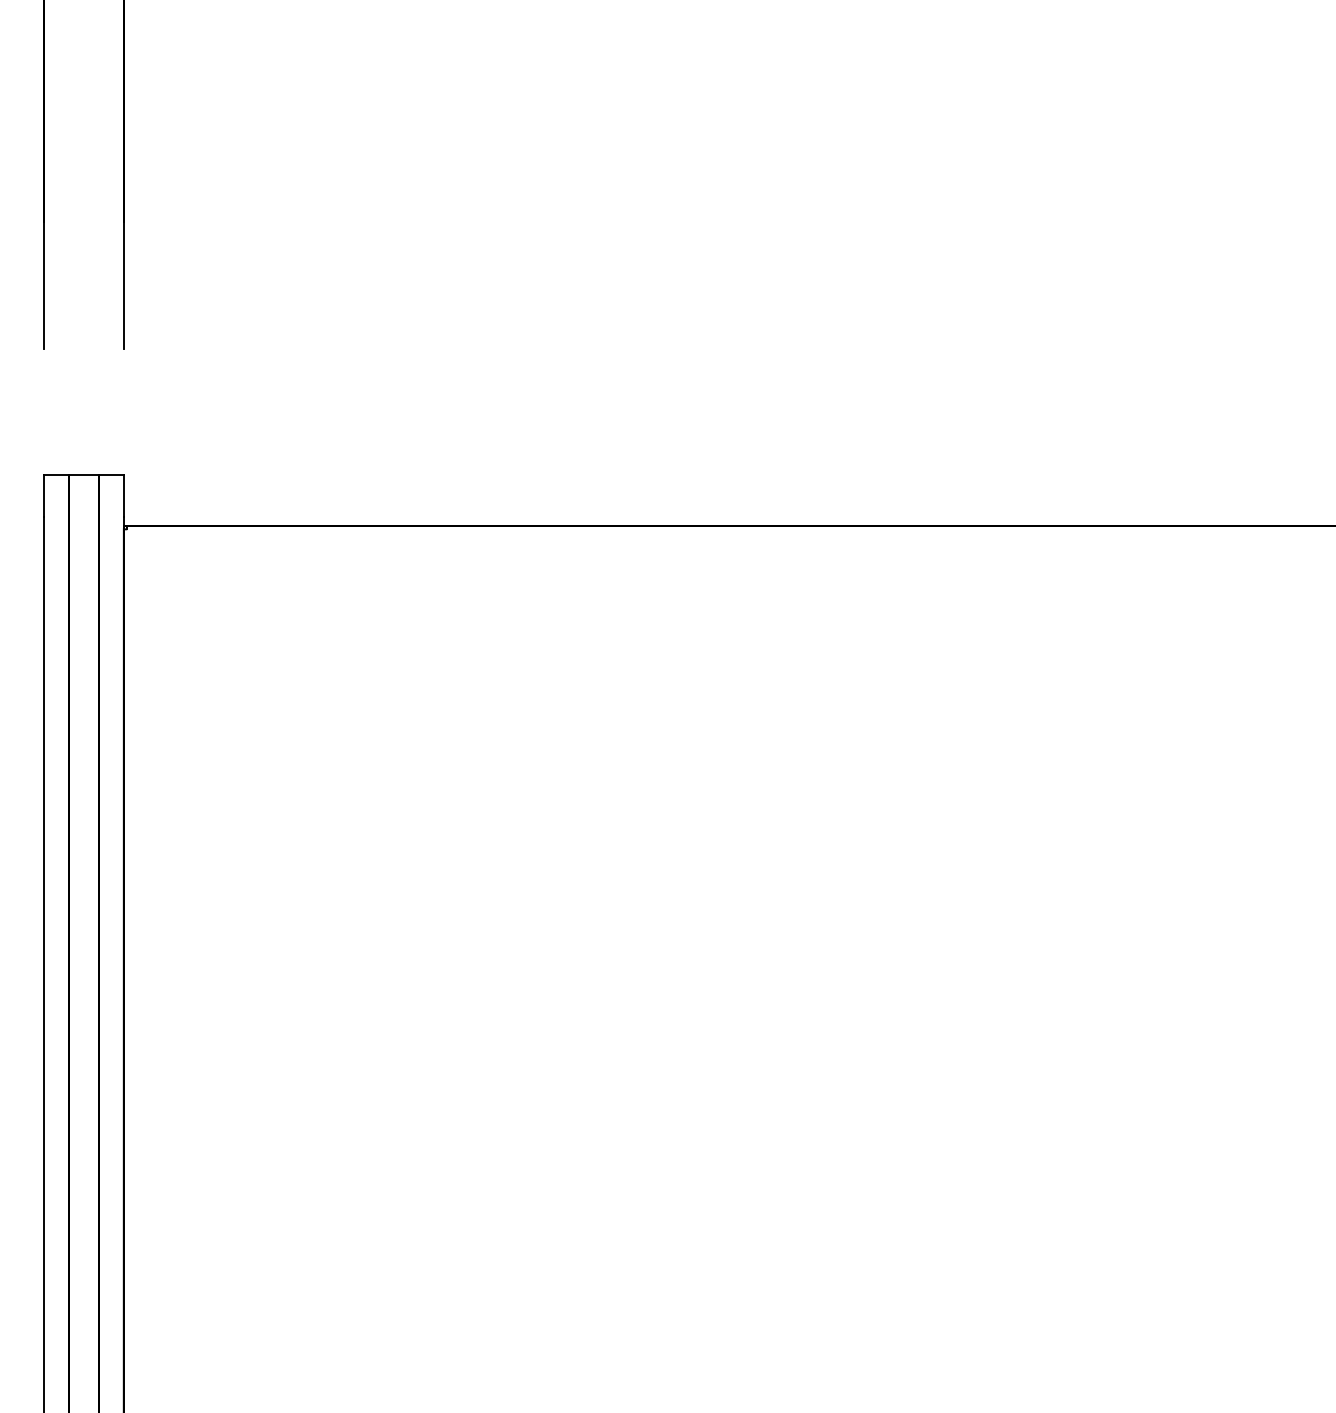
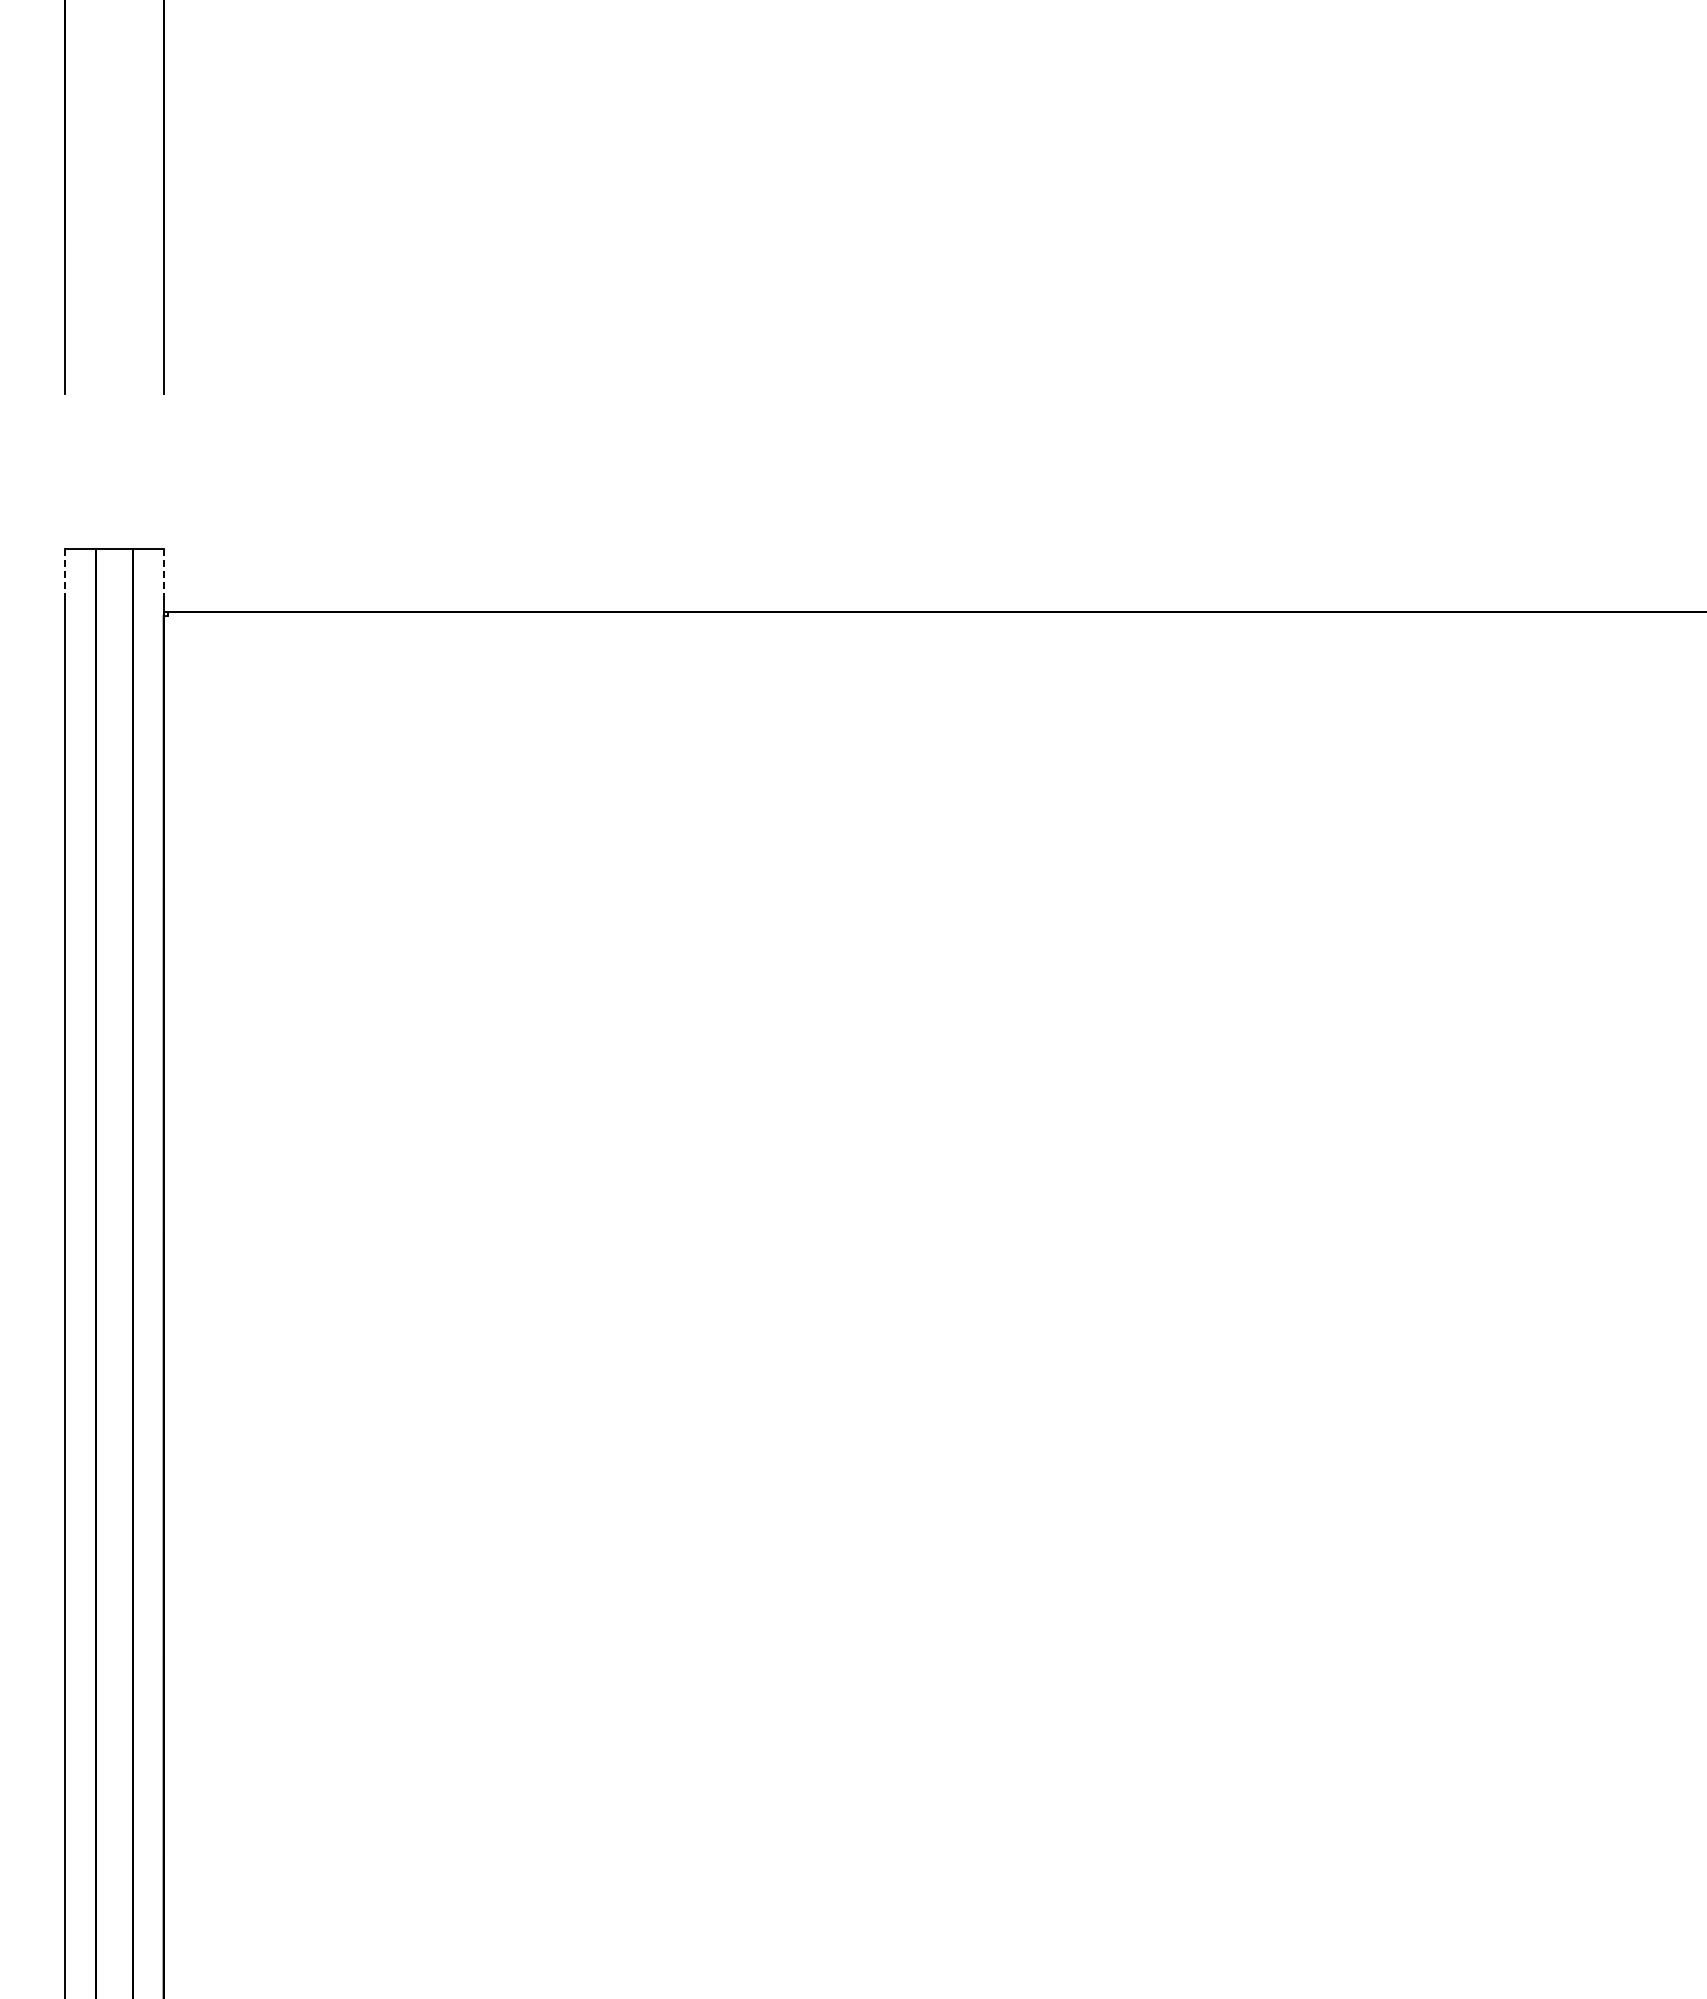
line: (44, 495) -> (65, 574), solid -> dashed
line: (123, 495) -> (163, 574), solid -> dashed

